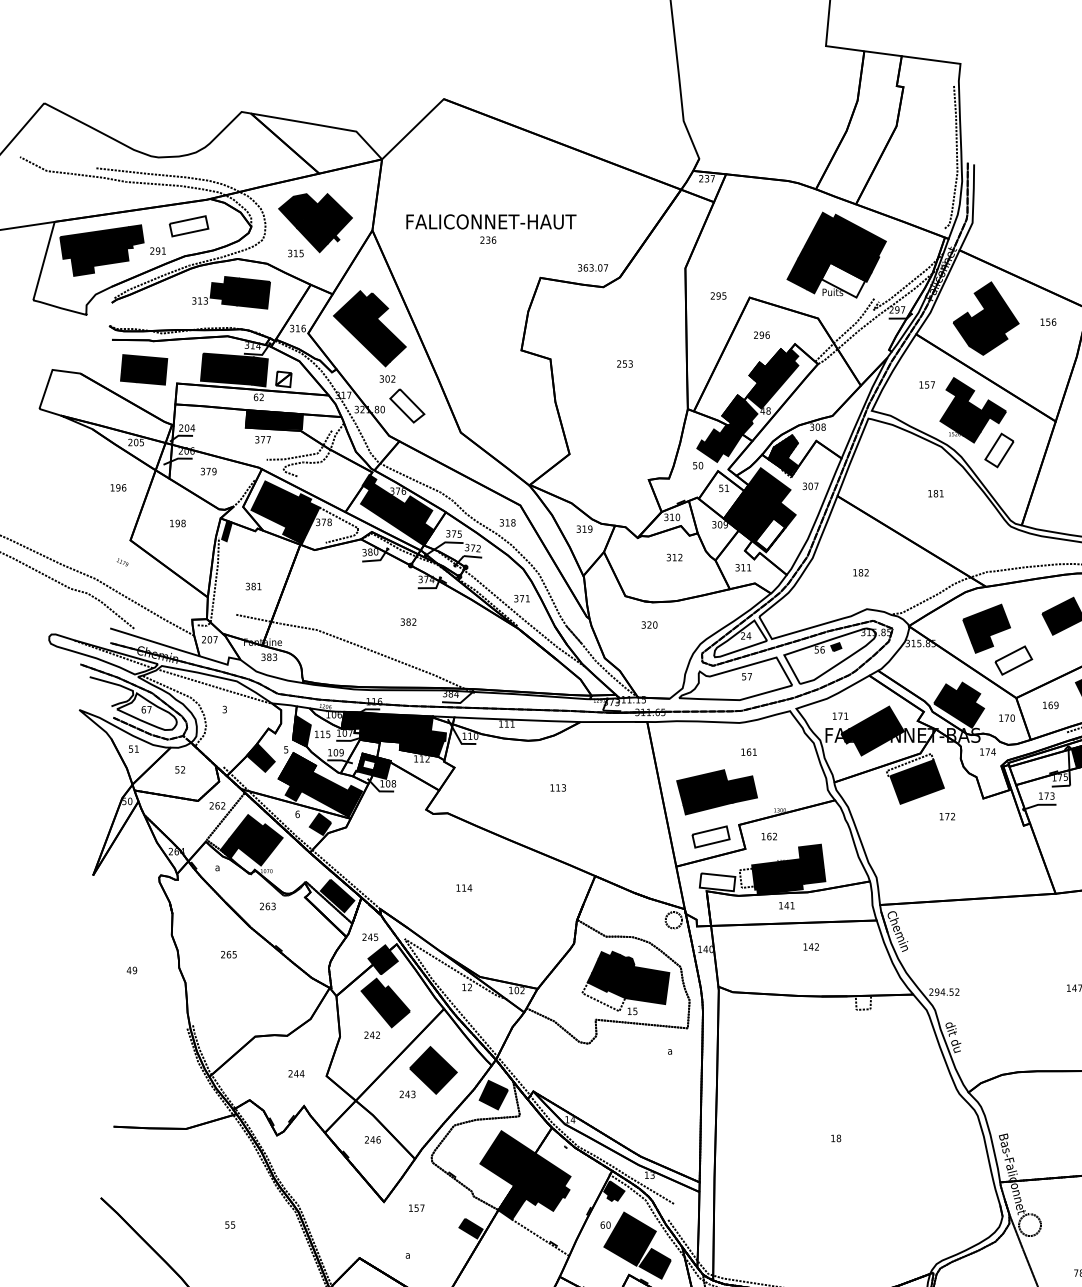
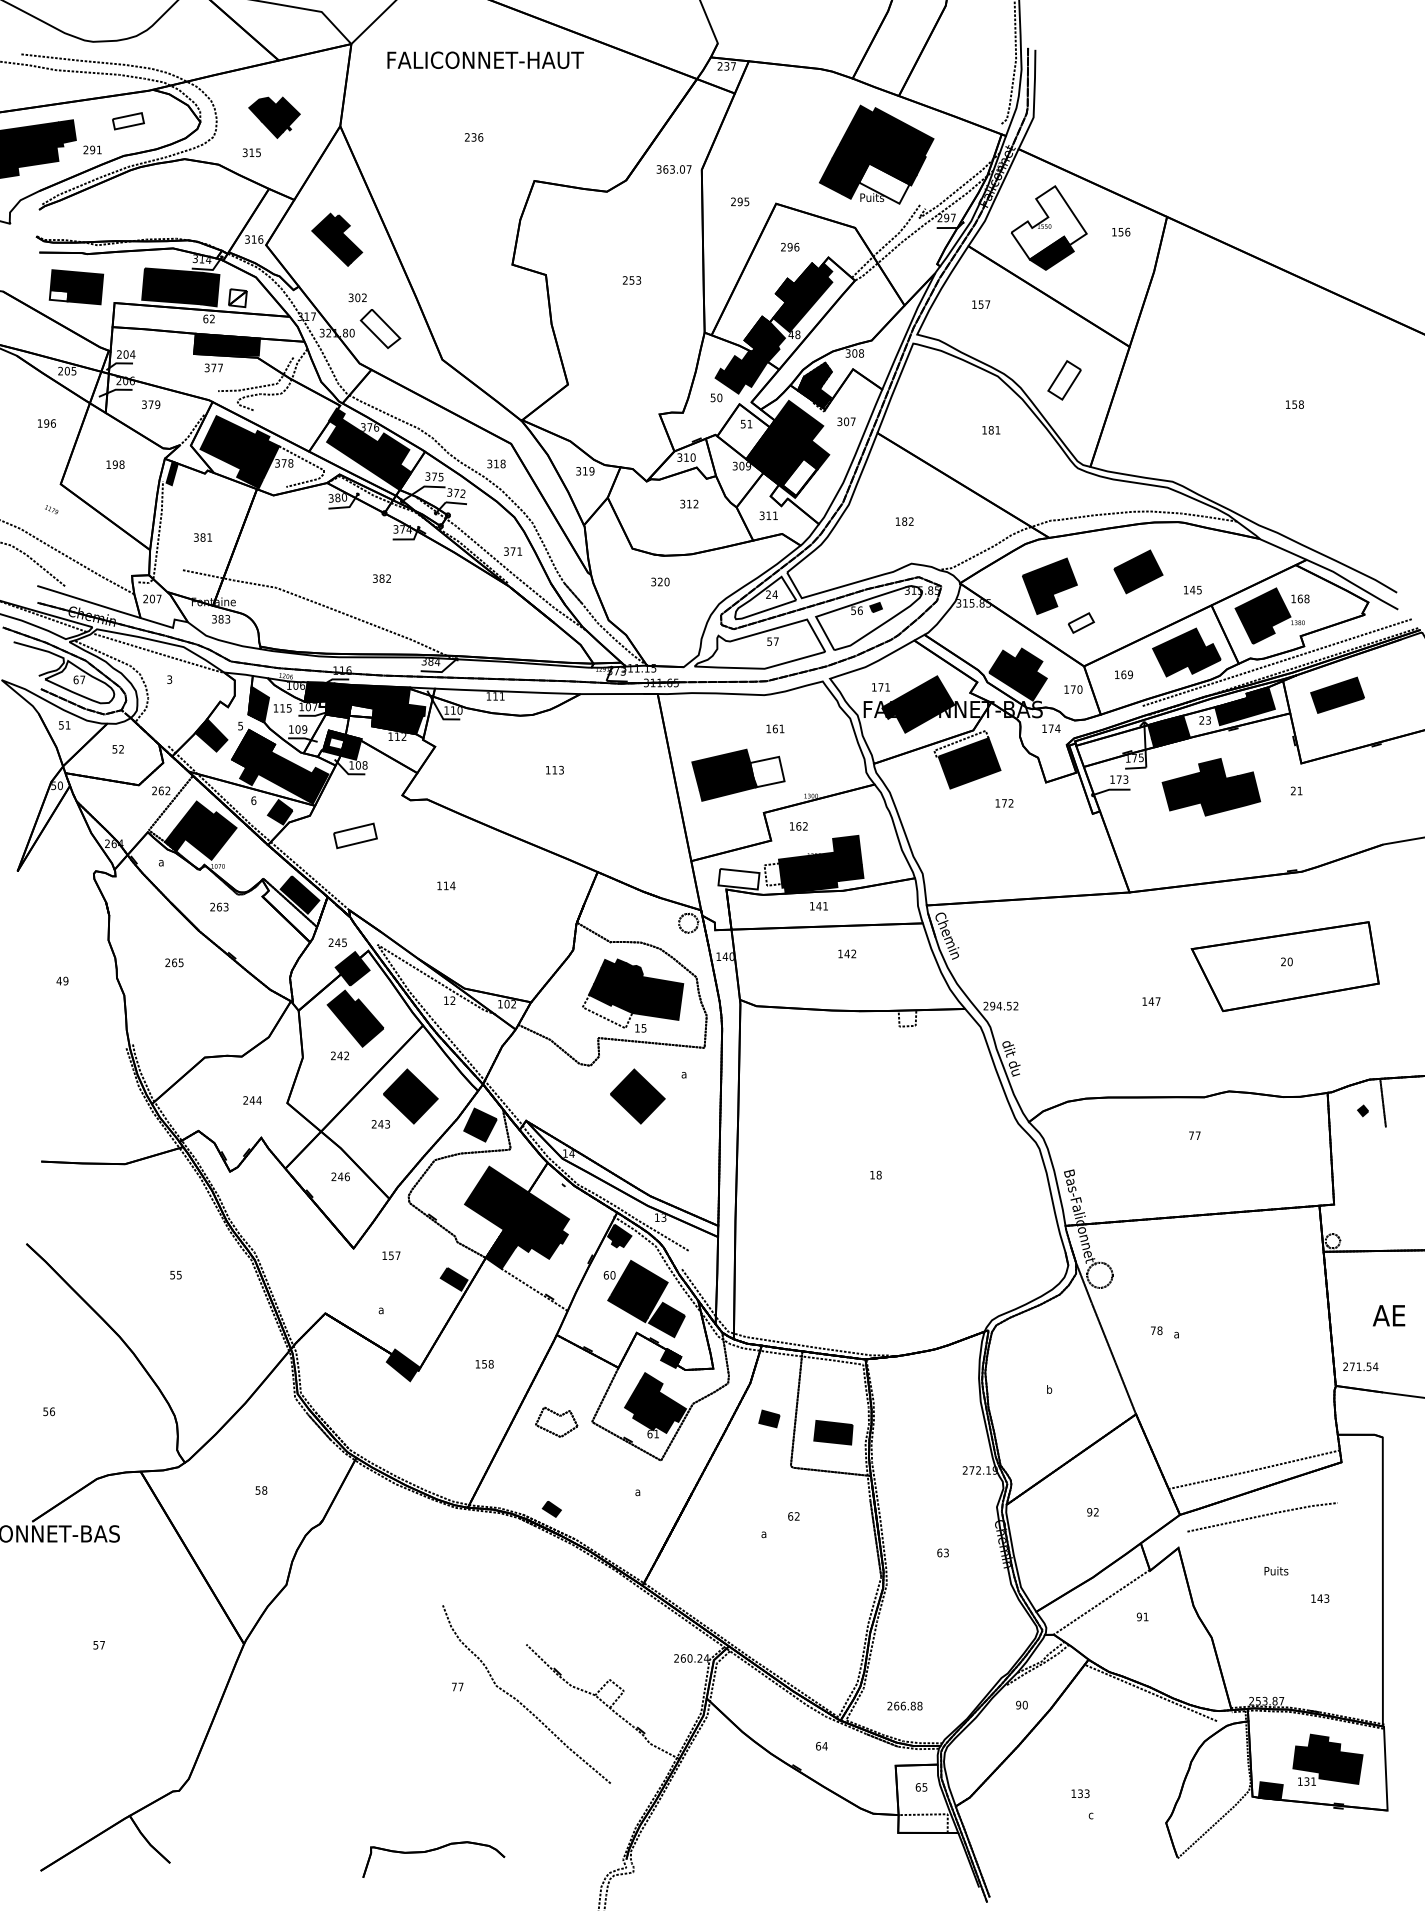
text: (491, 221) -> (485, 59), moved
part: (315, 222) -> (274, 117), size x0.6
part: (189, 225) -> (128, 120), size x0.7
text: (592, 267) -> (673, 169), moved
part: (231, 293) -> (177, 198), removed
fill: (985, 313) -> (1048, 222), removed
part: (369, 328) -> (336, 239), size x0.6
fill: (128, 377) -> (58, 295), removed
part: (972, 409) -> (1033, 333), removed
part: (1014, 660) -> (1081, 622), size x0.6
fill: (390, 736) -> (361, 710), removed
fill: (742, 789) -> (767, 771), removed
part: (711, 836) -> (355, 835), moved
part: (629, 1070) -> (637, 1096), added

